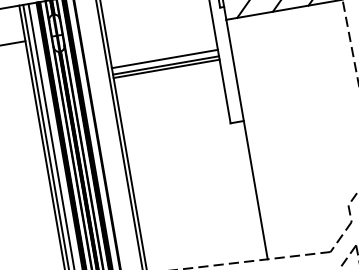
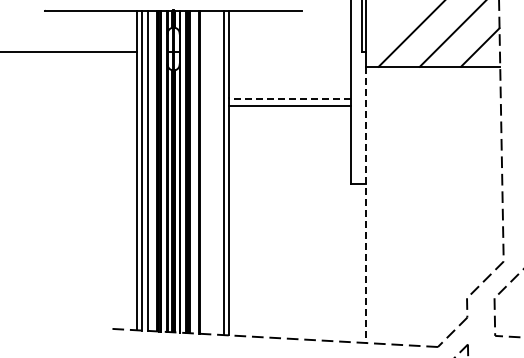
line: (164, 58) -> (289, 98), solid -> dashed
line: (166, 69) -> (289, 110), removed
line: (247, 140) -> (366, 205), solid -> dashed

